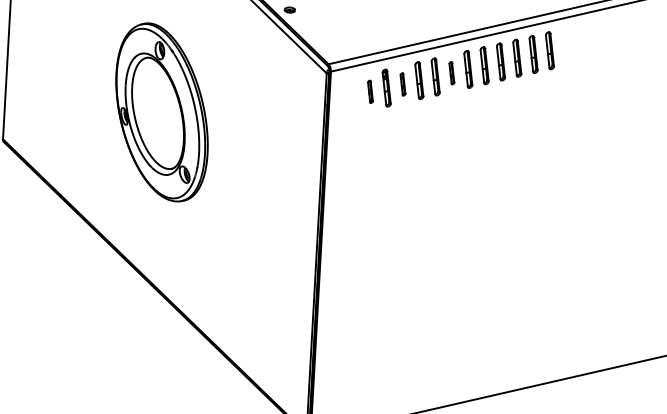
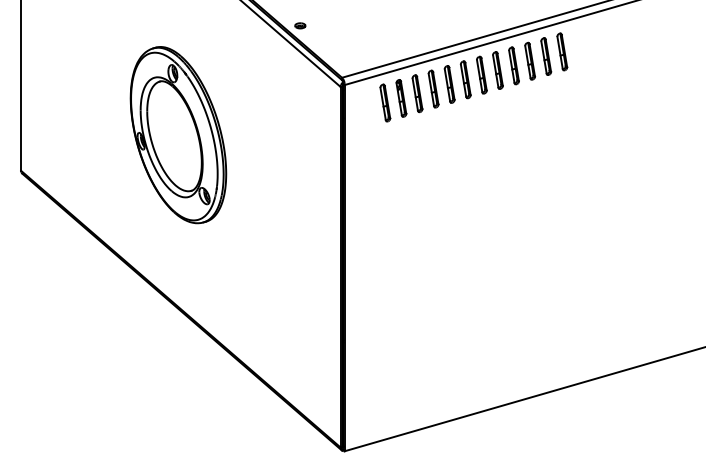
part: (451, 72) -> (465, 79), size x1.67
part: (403, 84) -> (417, 93), size x1.67
part: (370, 91) -> (385, 102), size x1.67

